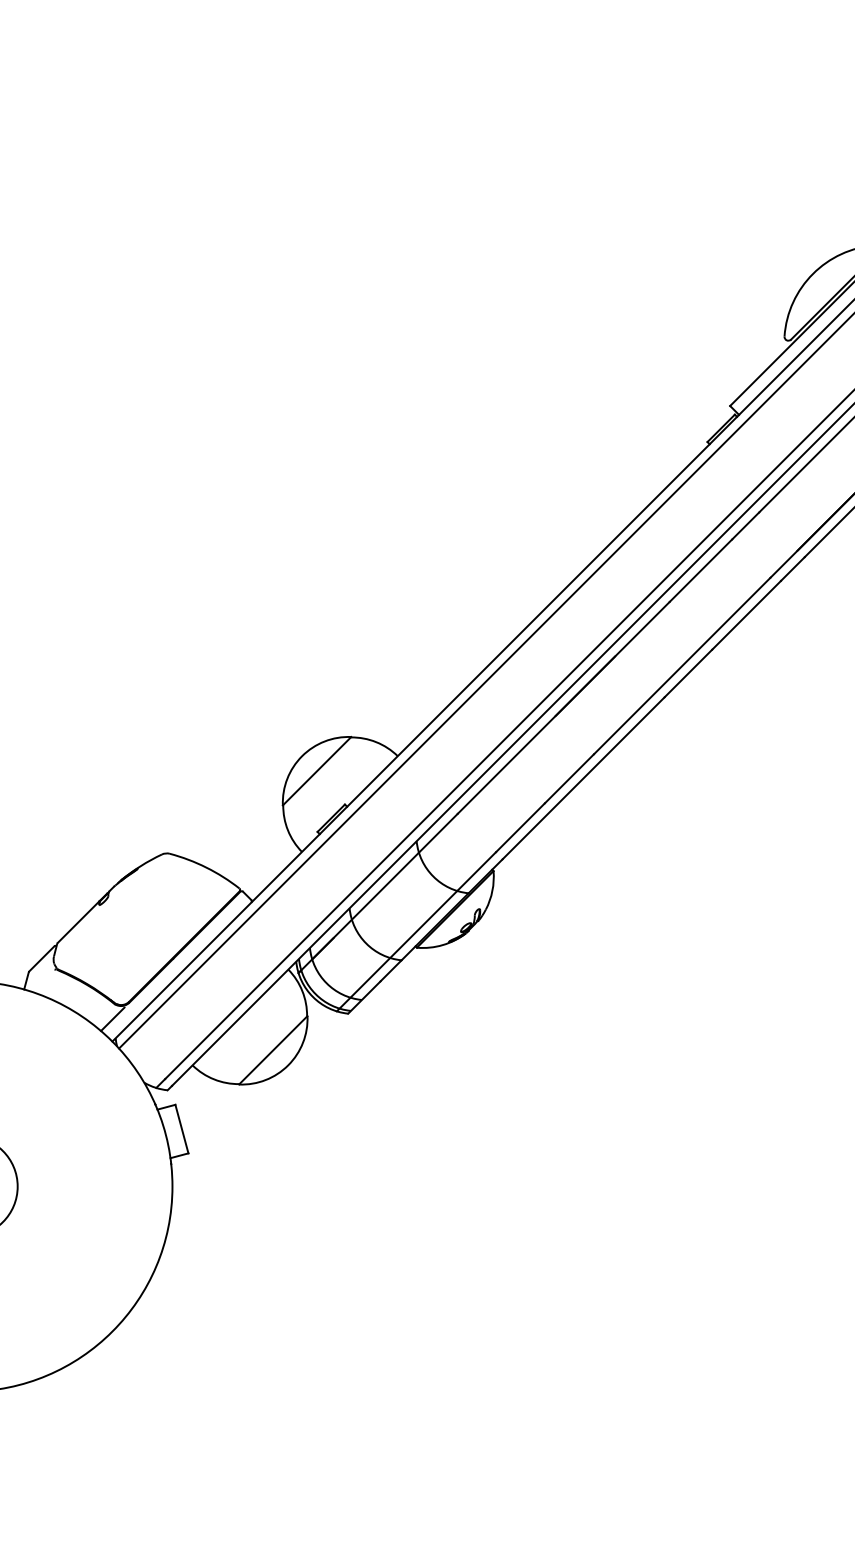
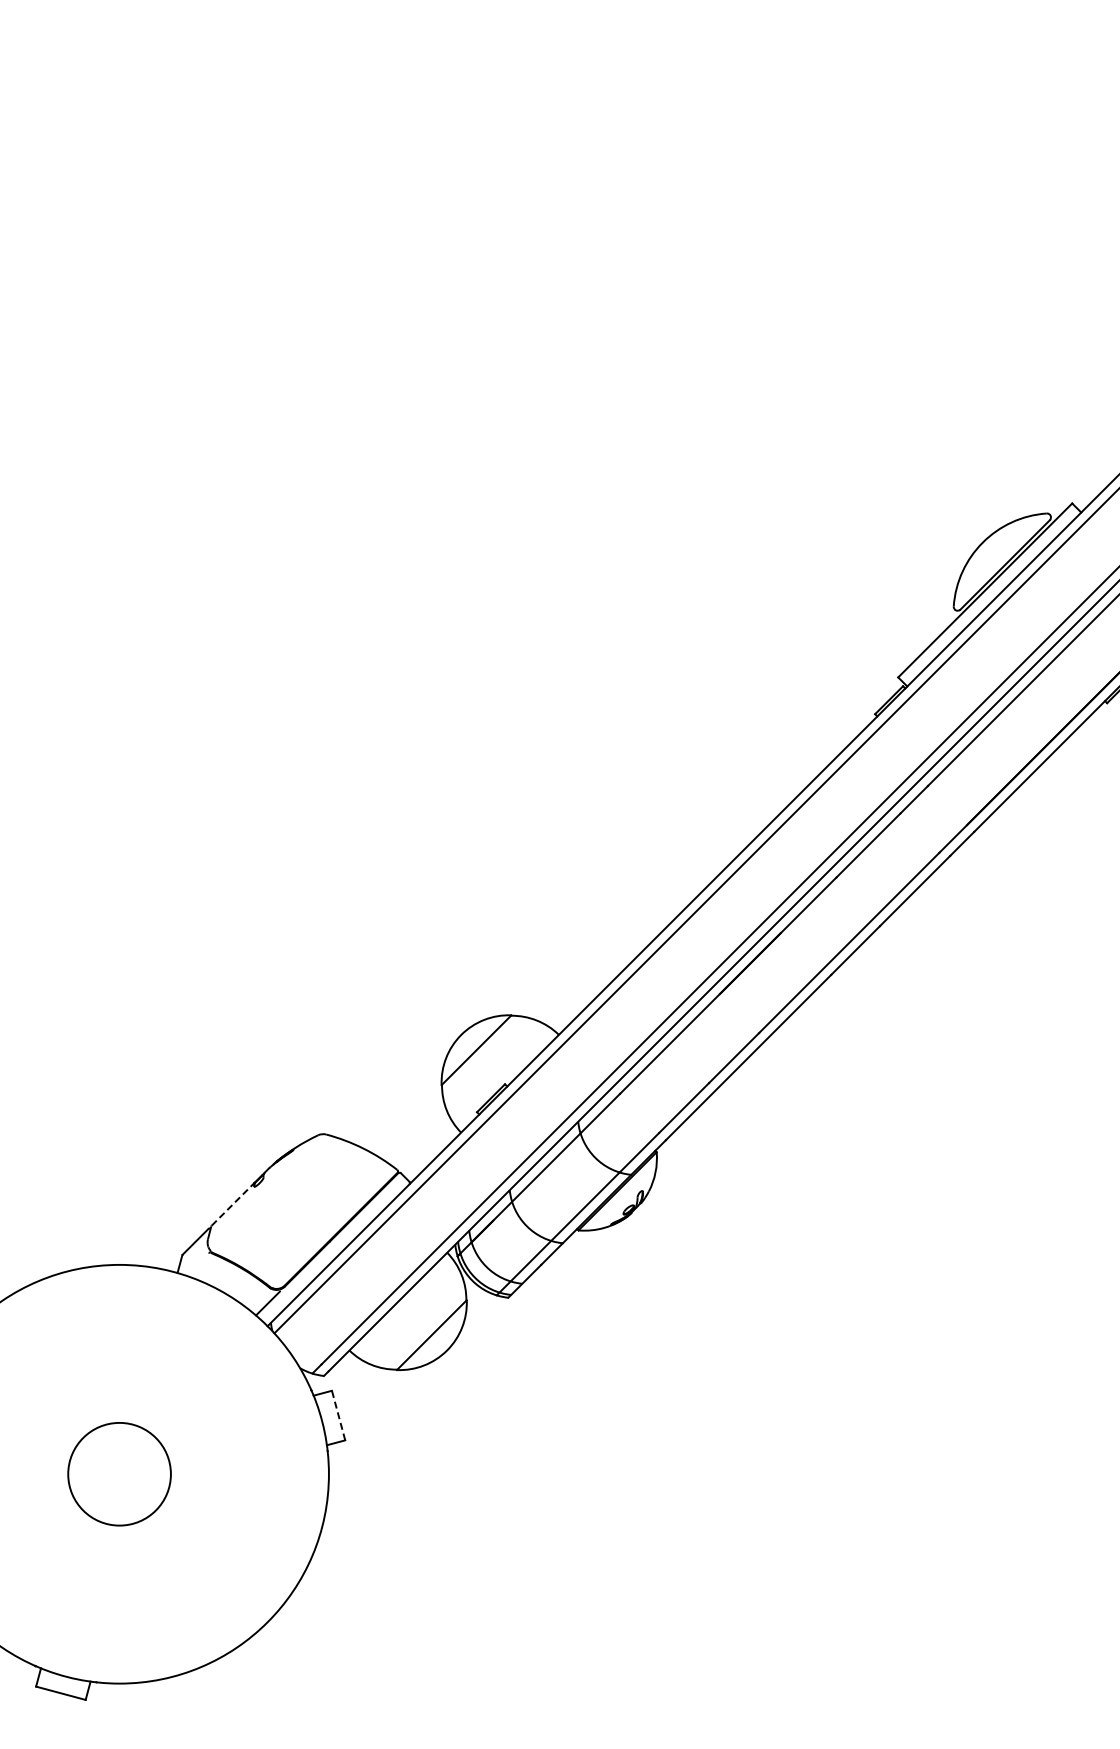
line: (78, 921) -> (233, 1203), solid -> dashed
line: (181, 1129) -> (338, 1415), solid -> dashed

